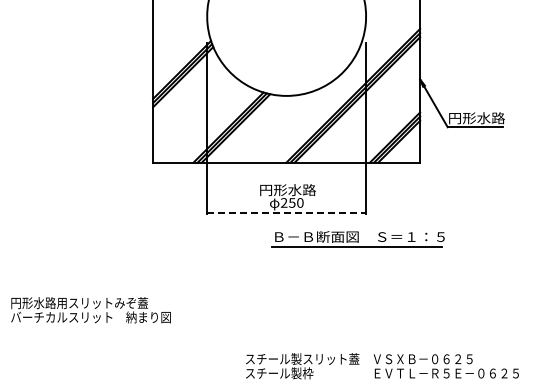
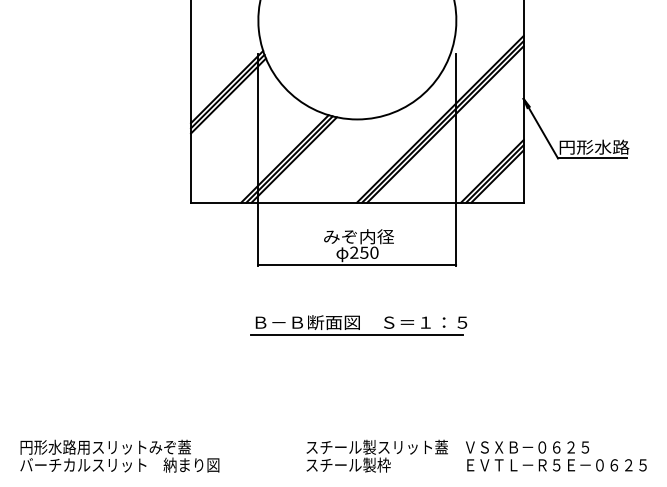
text: (287, 190) -> (358, 237), 円形水路 -> みぞ内径
line: (287, 212) -> (358, 264), dashed -> solid
part: (357, 239) -> (358, 325), moved
text: (90, 310) -> (119, 456), moved

